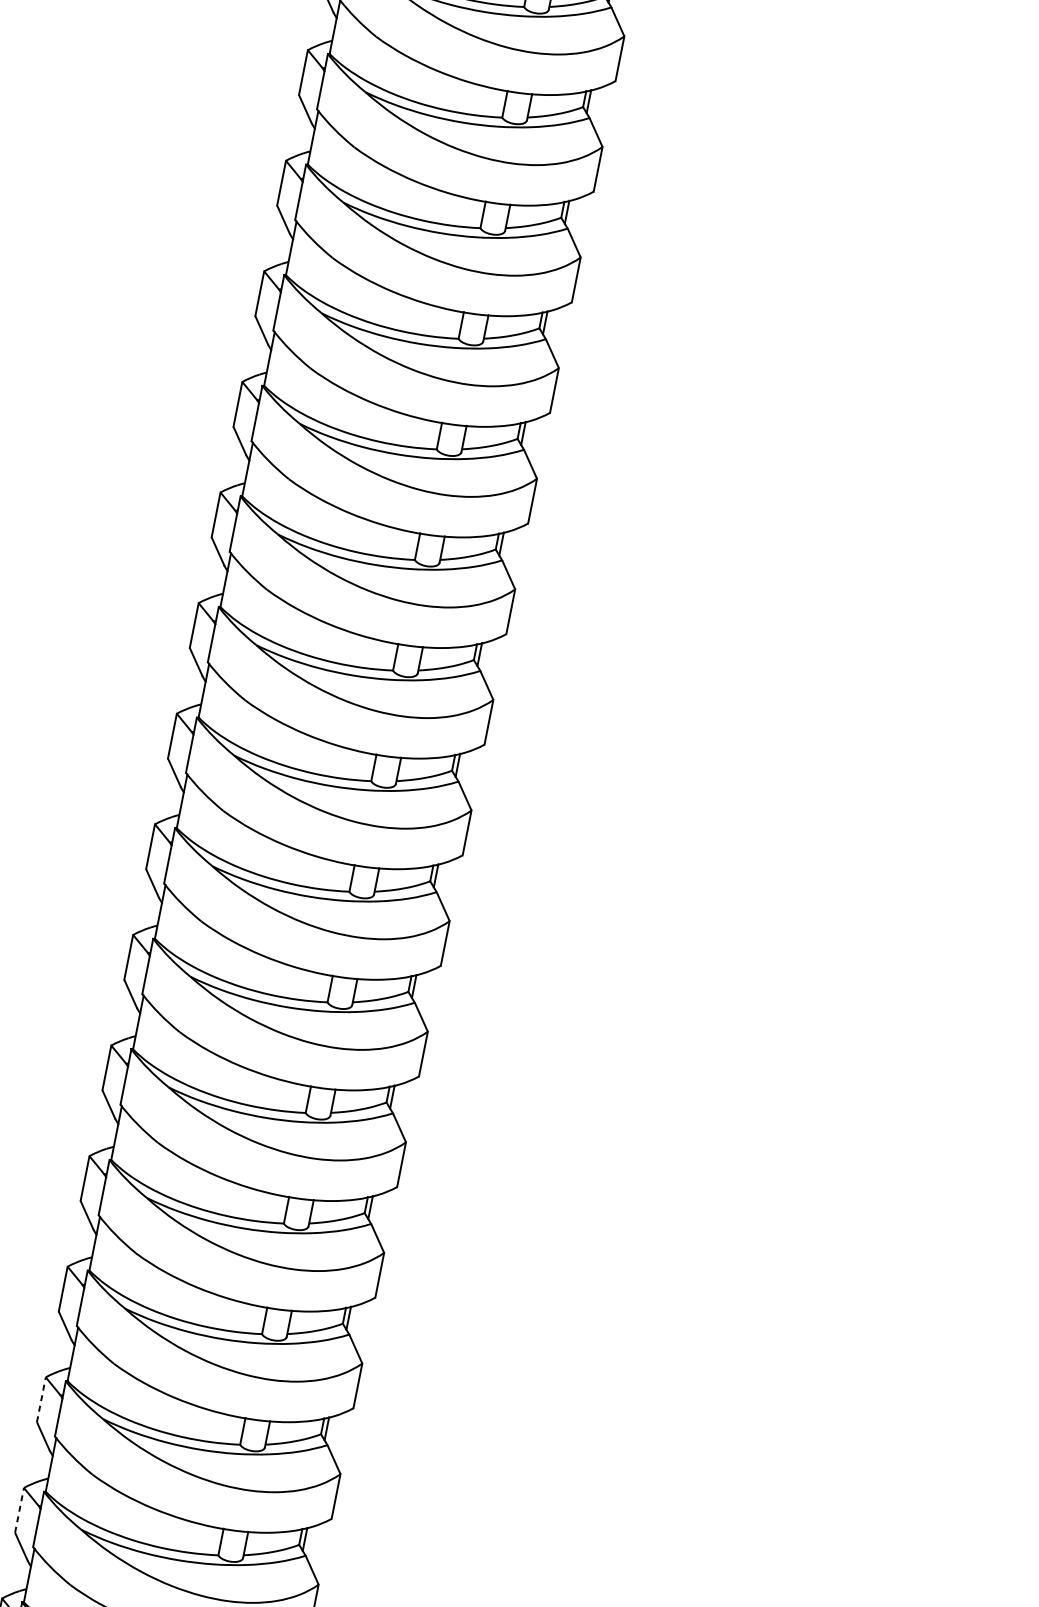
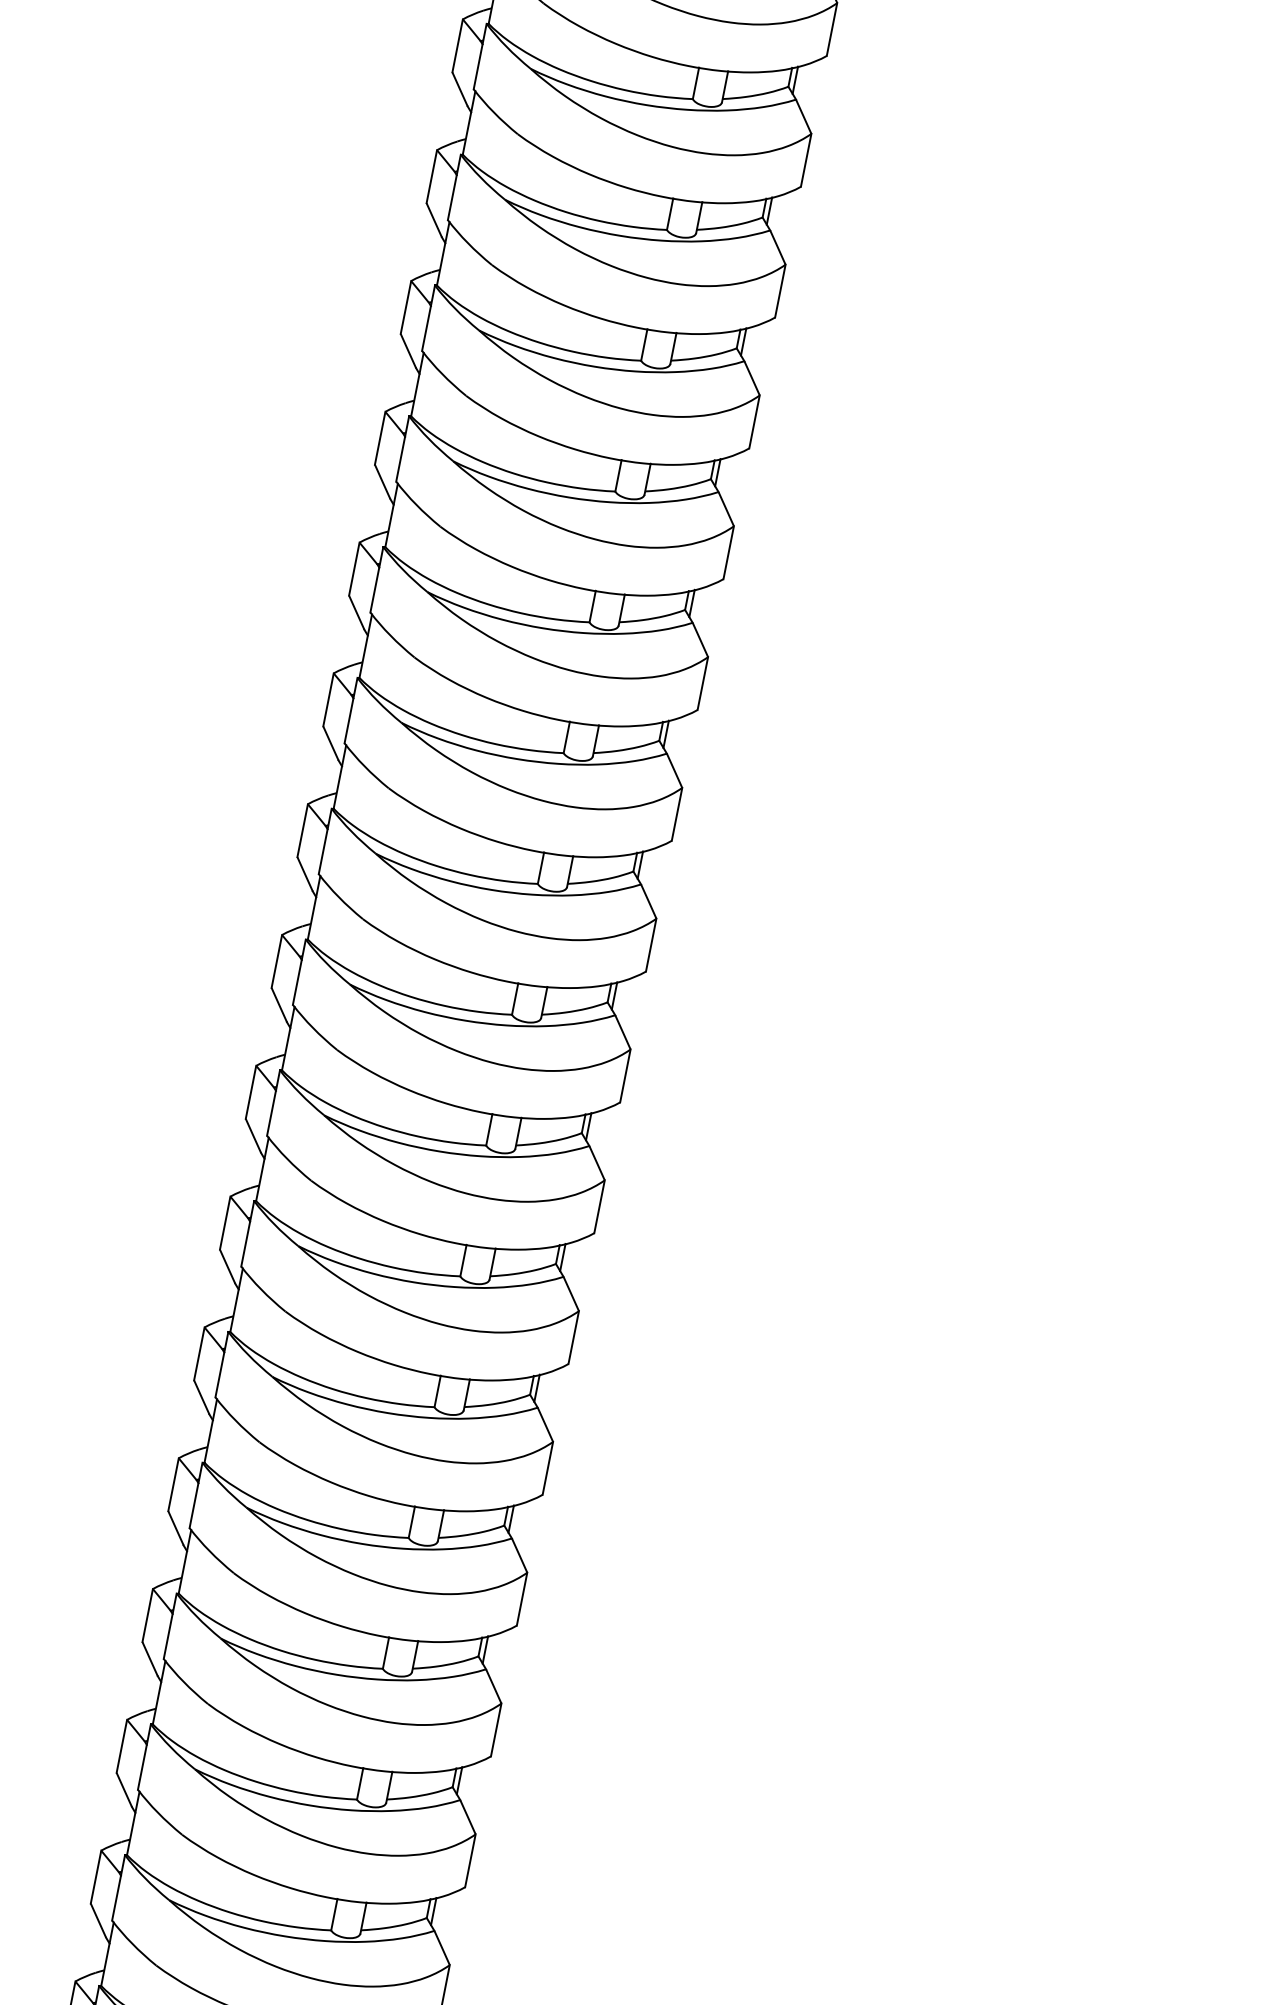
line: (41, 1399) -> (121, 1746), dashed -> solid
line: (19, 1510) -> (96, 1877), dashed -> solid

